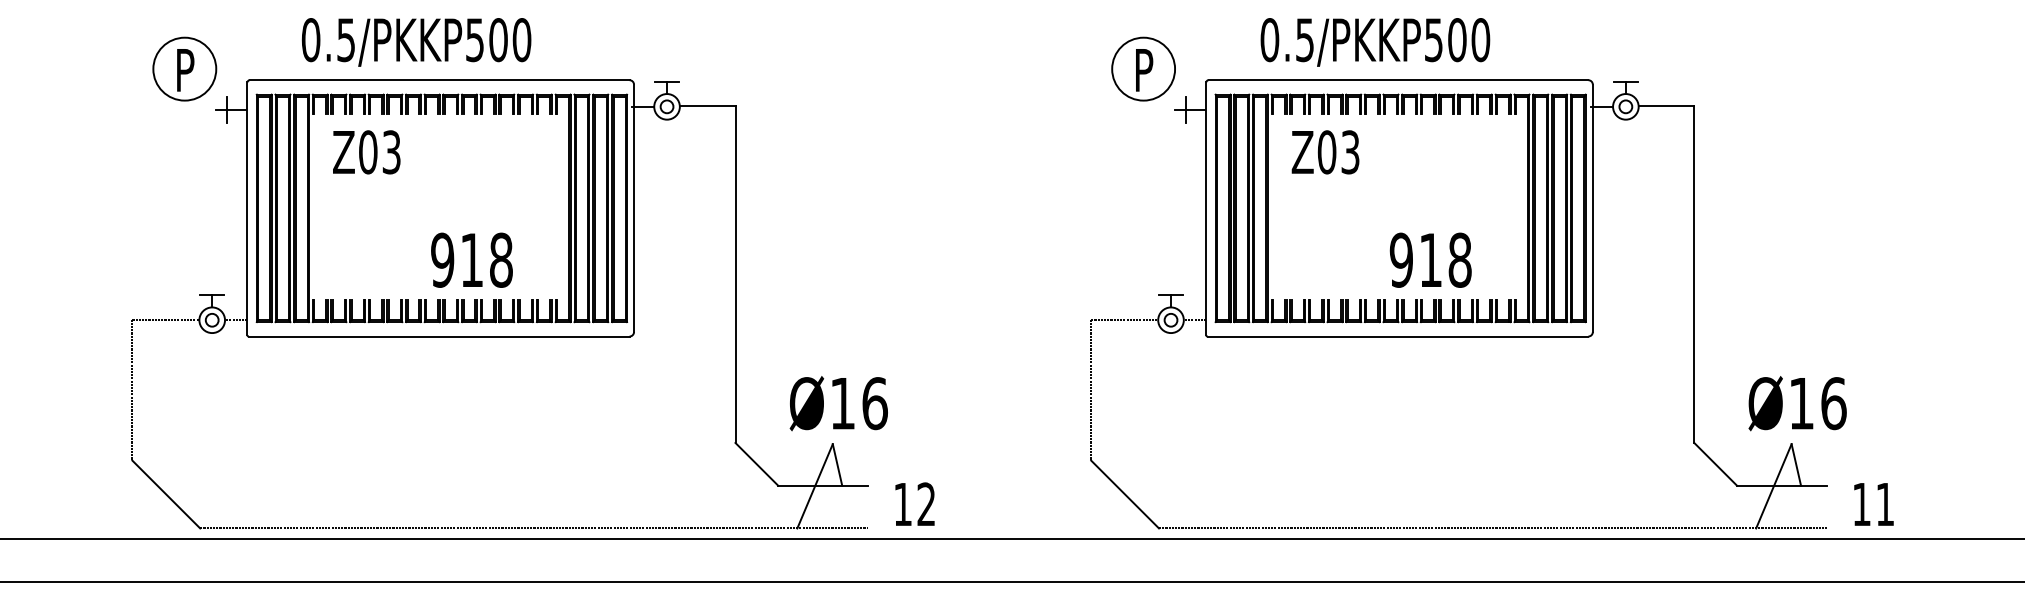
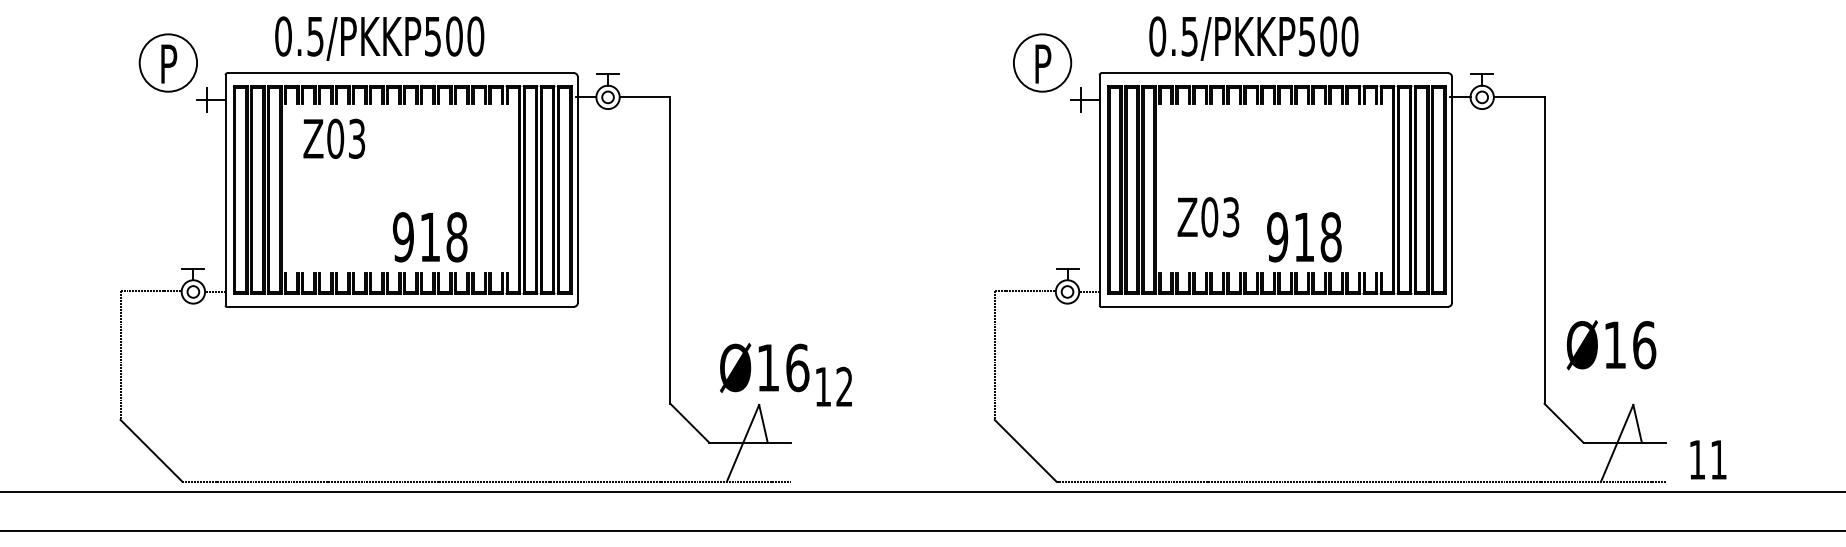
text: (1325, 152) -> (1208, 217), moved
text: (1797, 403) -> (1611, 345), moved
text: (914, 503) -> (833, 386), moved

